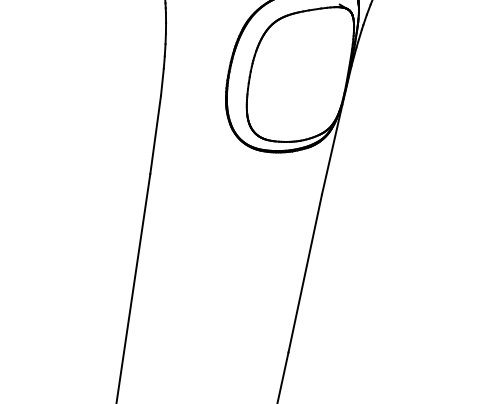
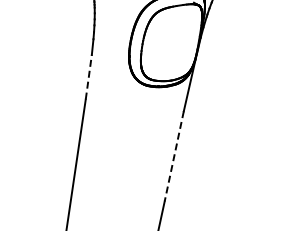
line: (155, 135) -> (88, 77), solid -> dashed
line: (305, 273) -> (174, 156), solid -> dashed

